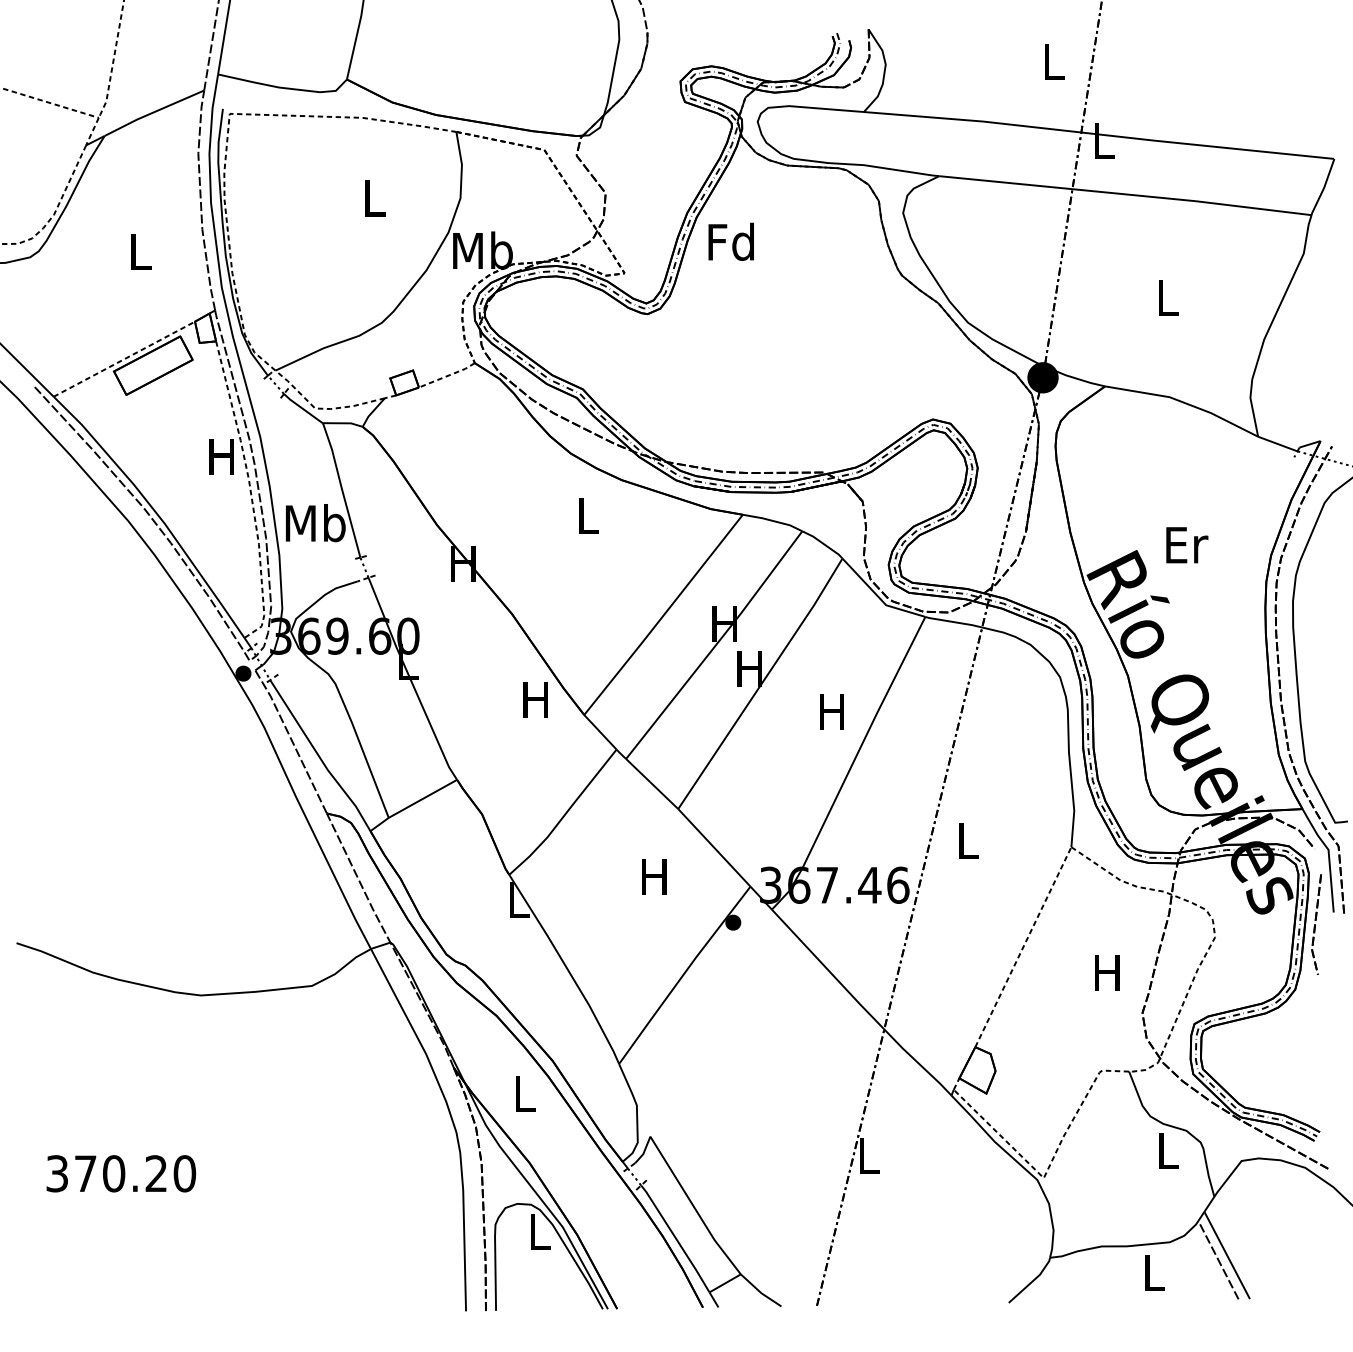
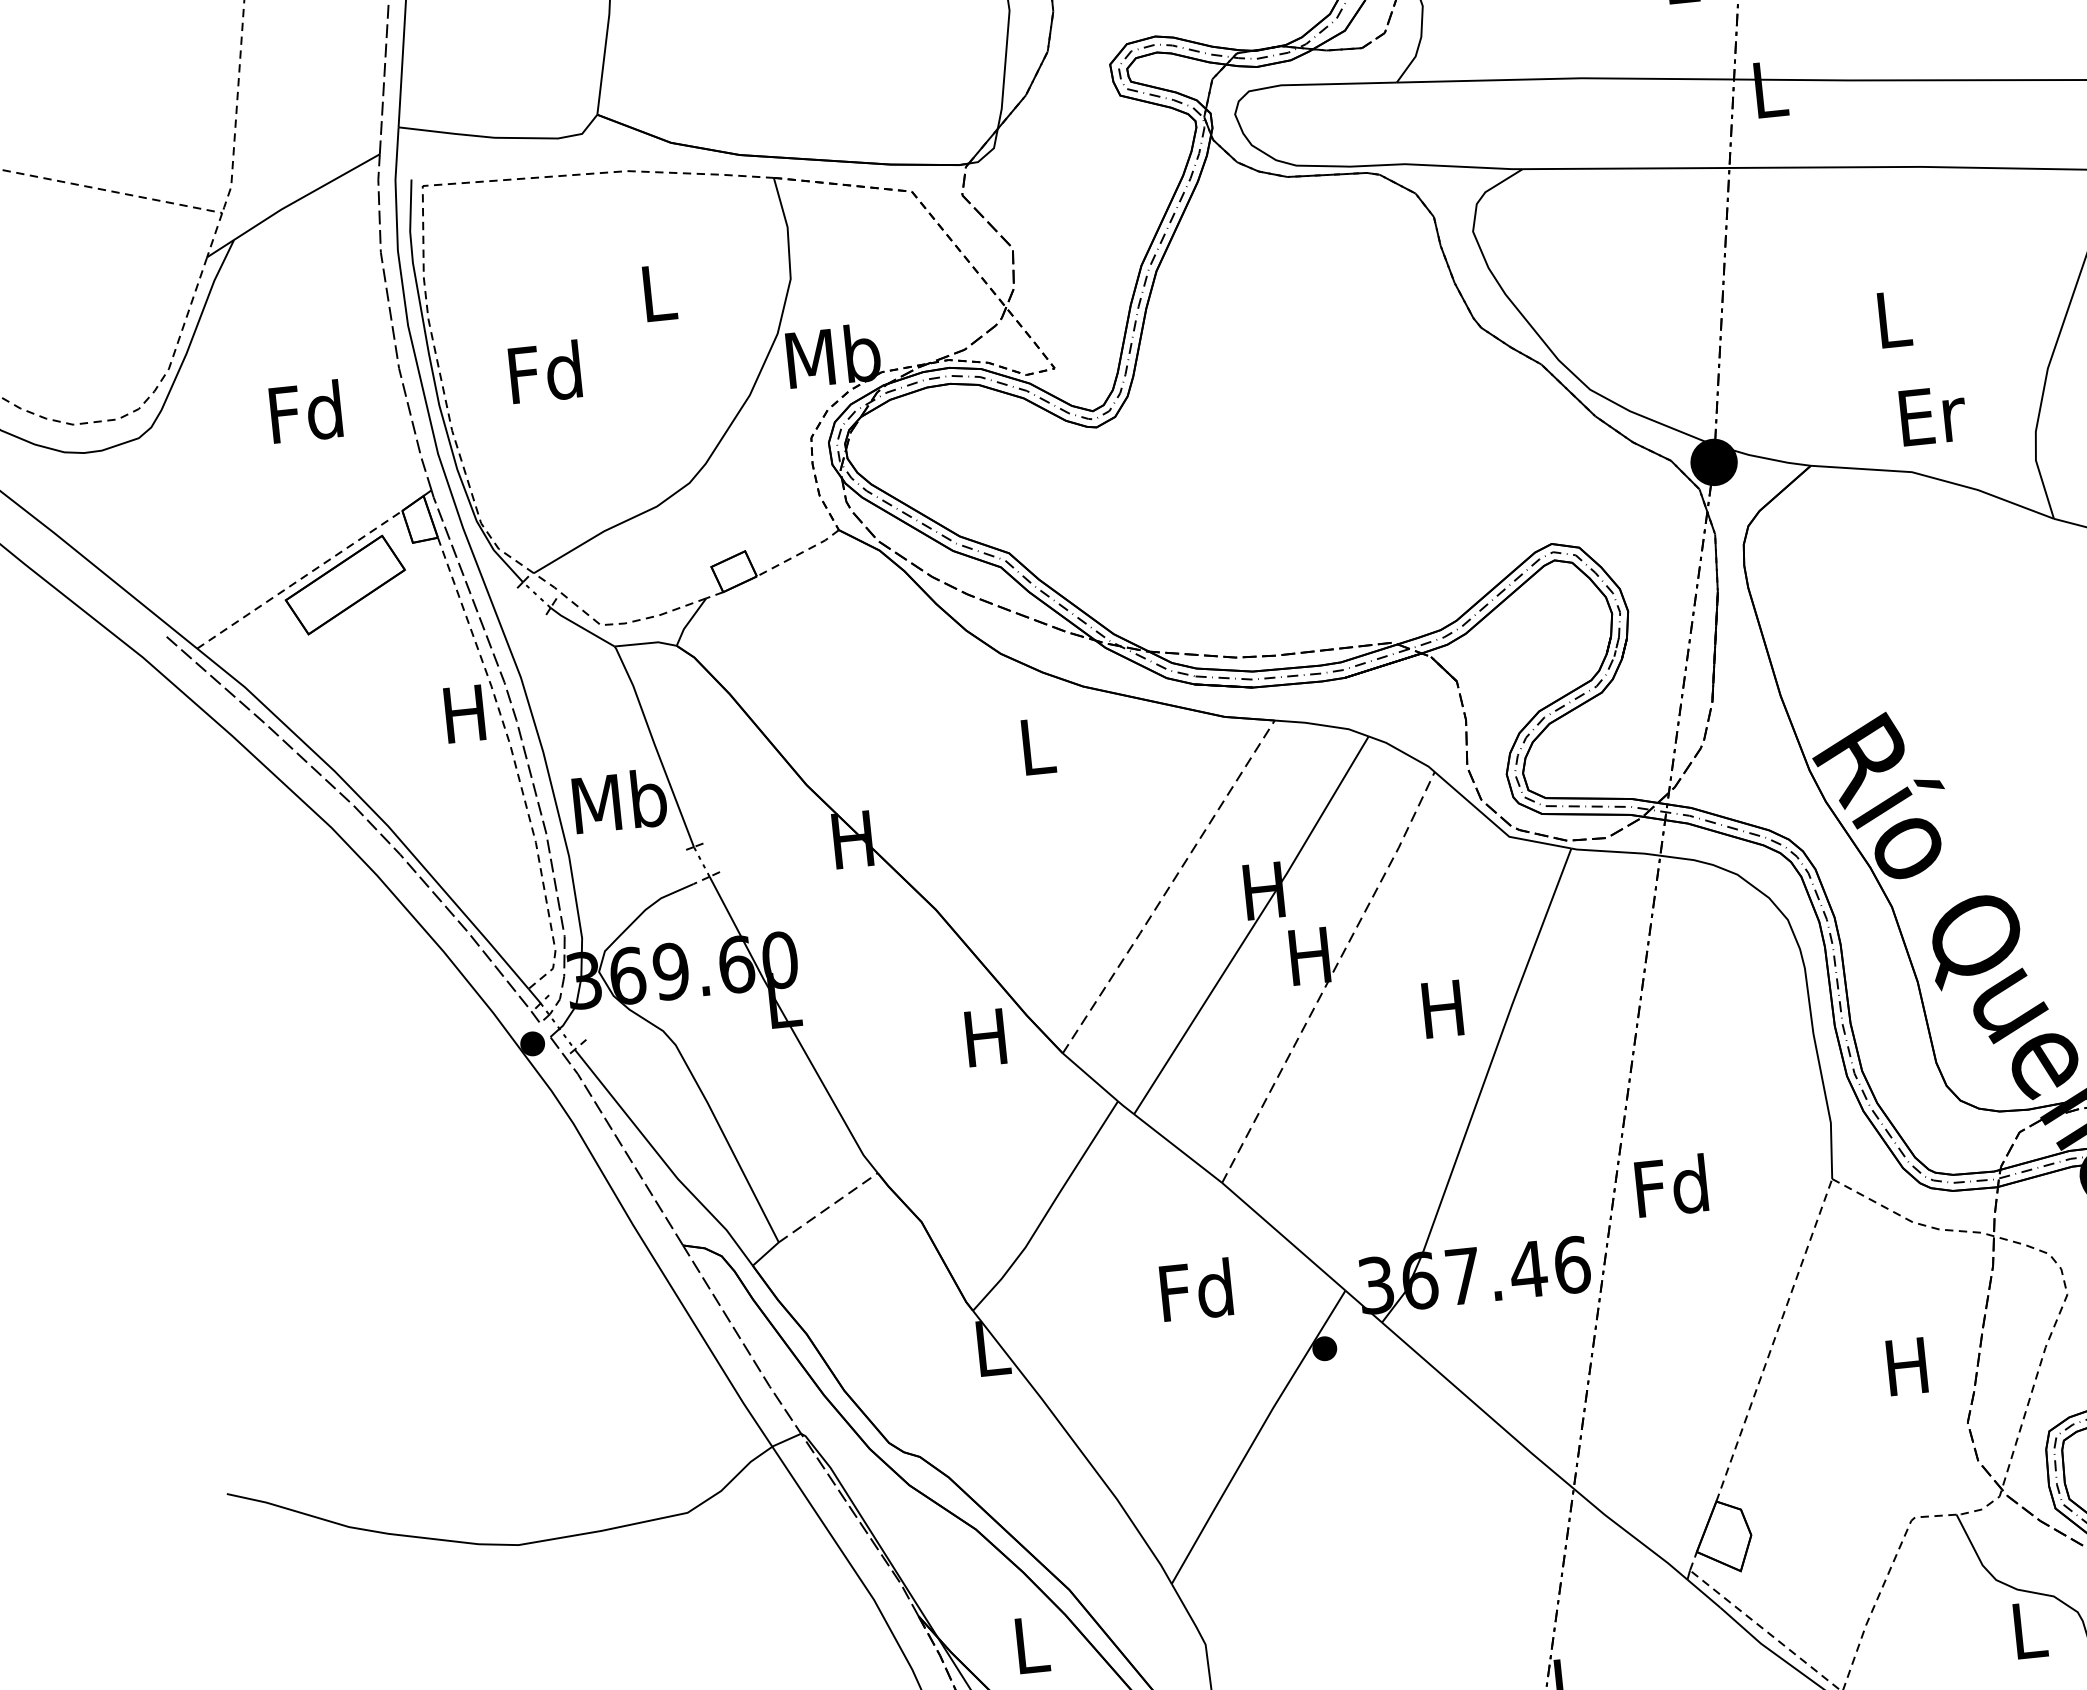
text: (730, 241) -> (544, 371), moved
text: (139, 251) -> (305, 411), L -> Fd
text: (1187, 545) -> (1933, 415), moved
line: (663, 615) -> (1168, 887), solid -> dashed
line: (762, 683) -> (1331, 976), solid -> dashed
line: (423, 798) -> (829, 1207), solid -> dashed
text: (967, 840) -> (1671, 1185), L -> Fd
text: (654, 876) -> (1196, 1290), H -> Fd

